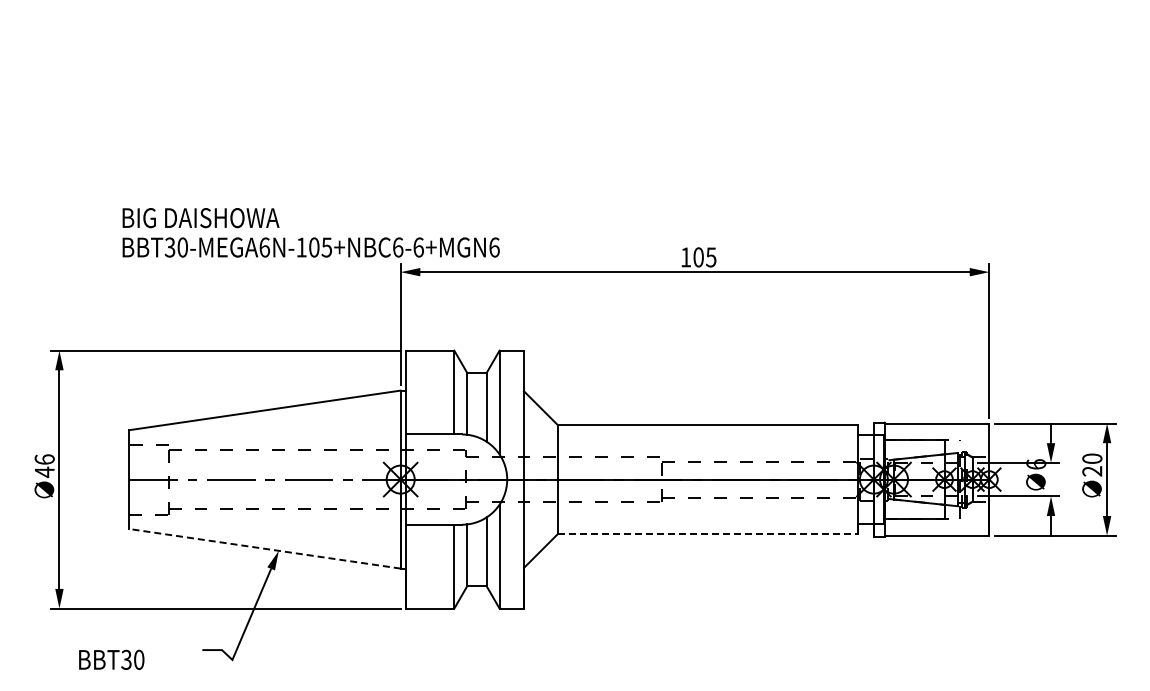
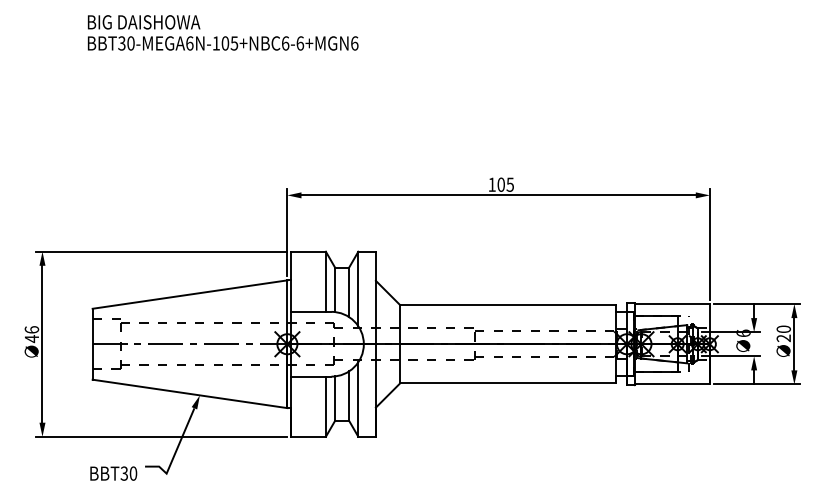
text: (310, 232) -> (222, 32), moved
line: (708, 534) -> (508, 383), dashed -> solid
line: (264, 548) -> (189, 393), dashed -> solid
text: (111, 659) -> (113, 473), moved

